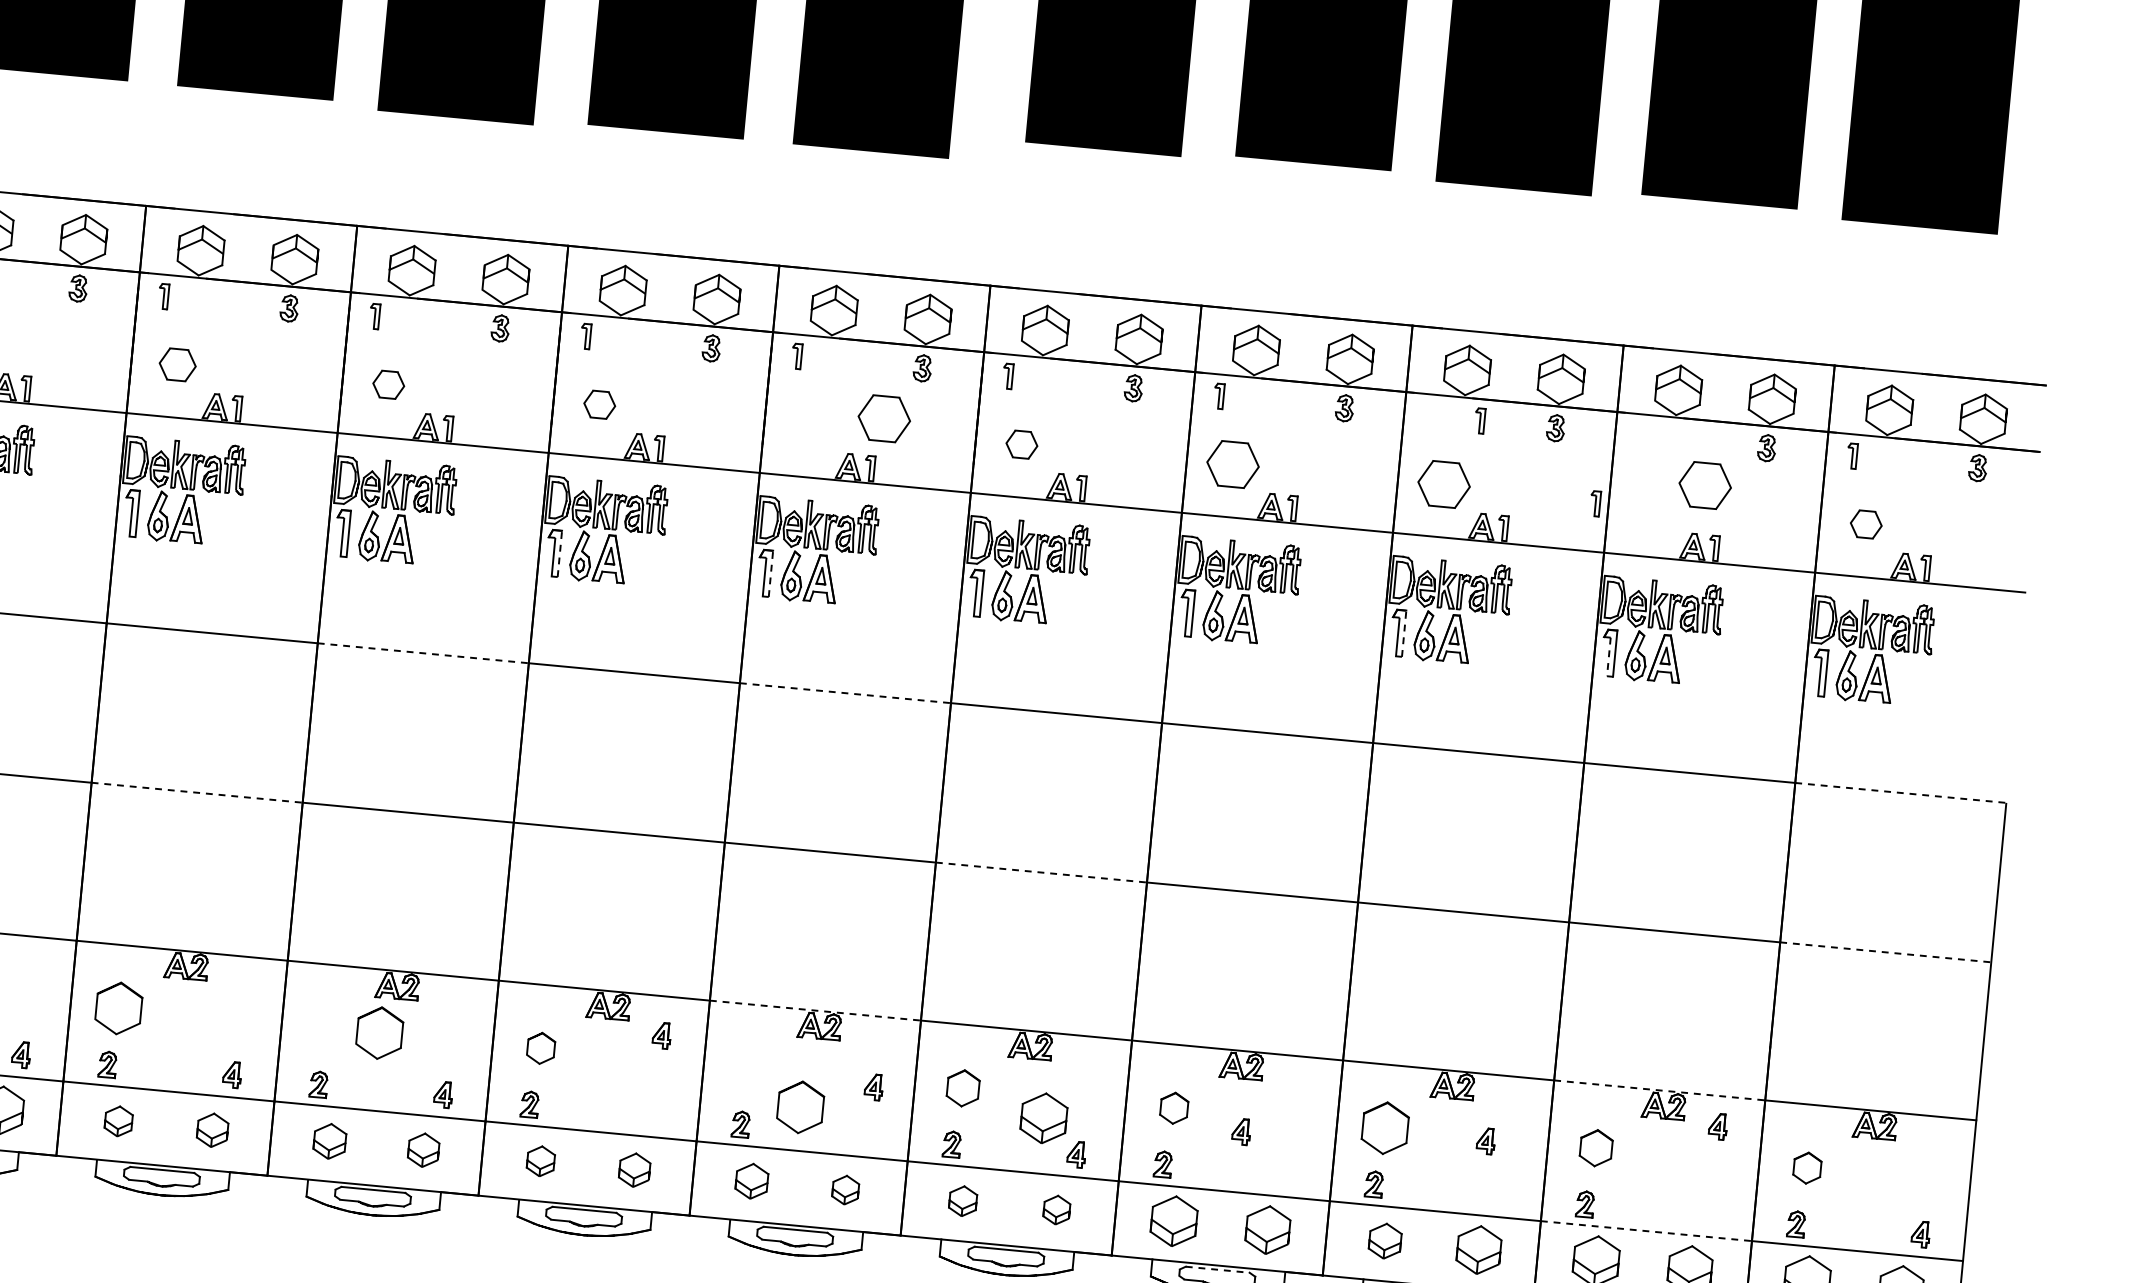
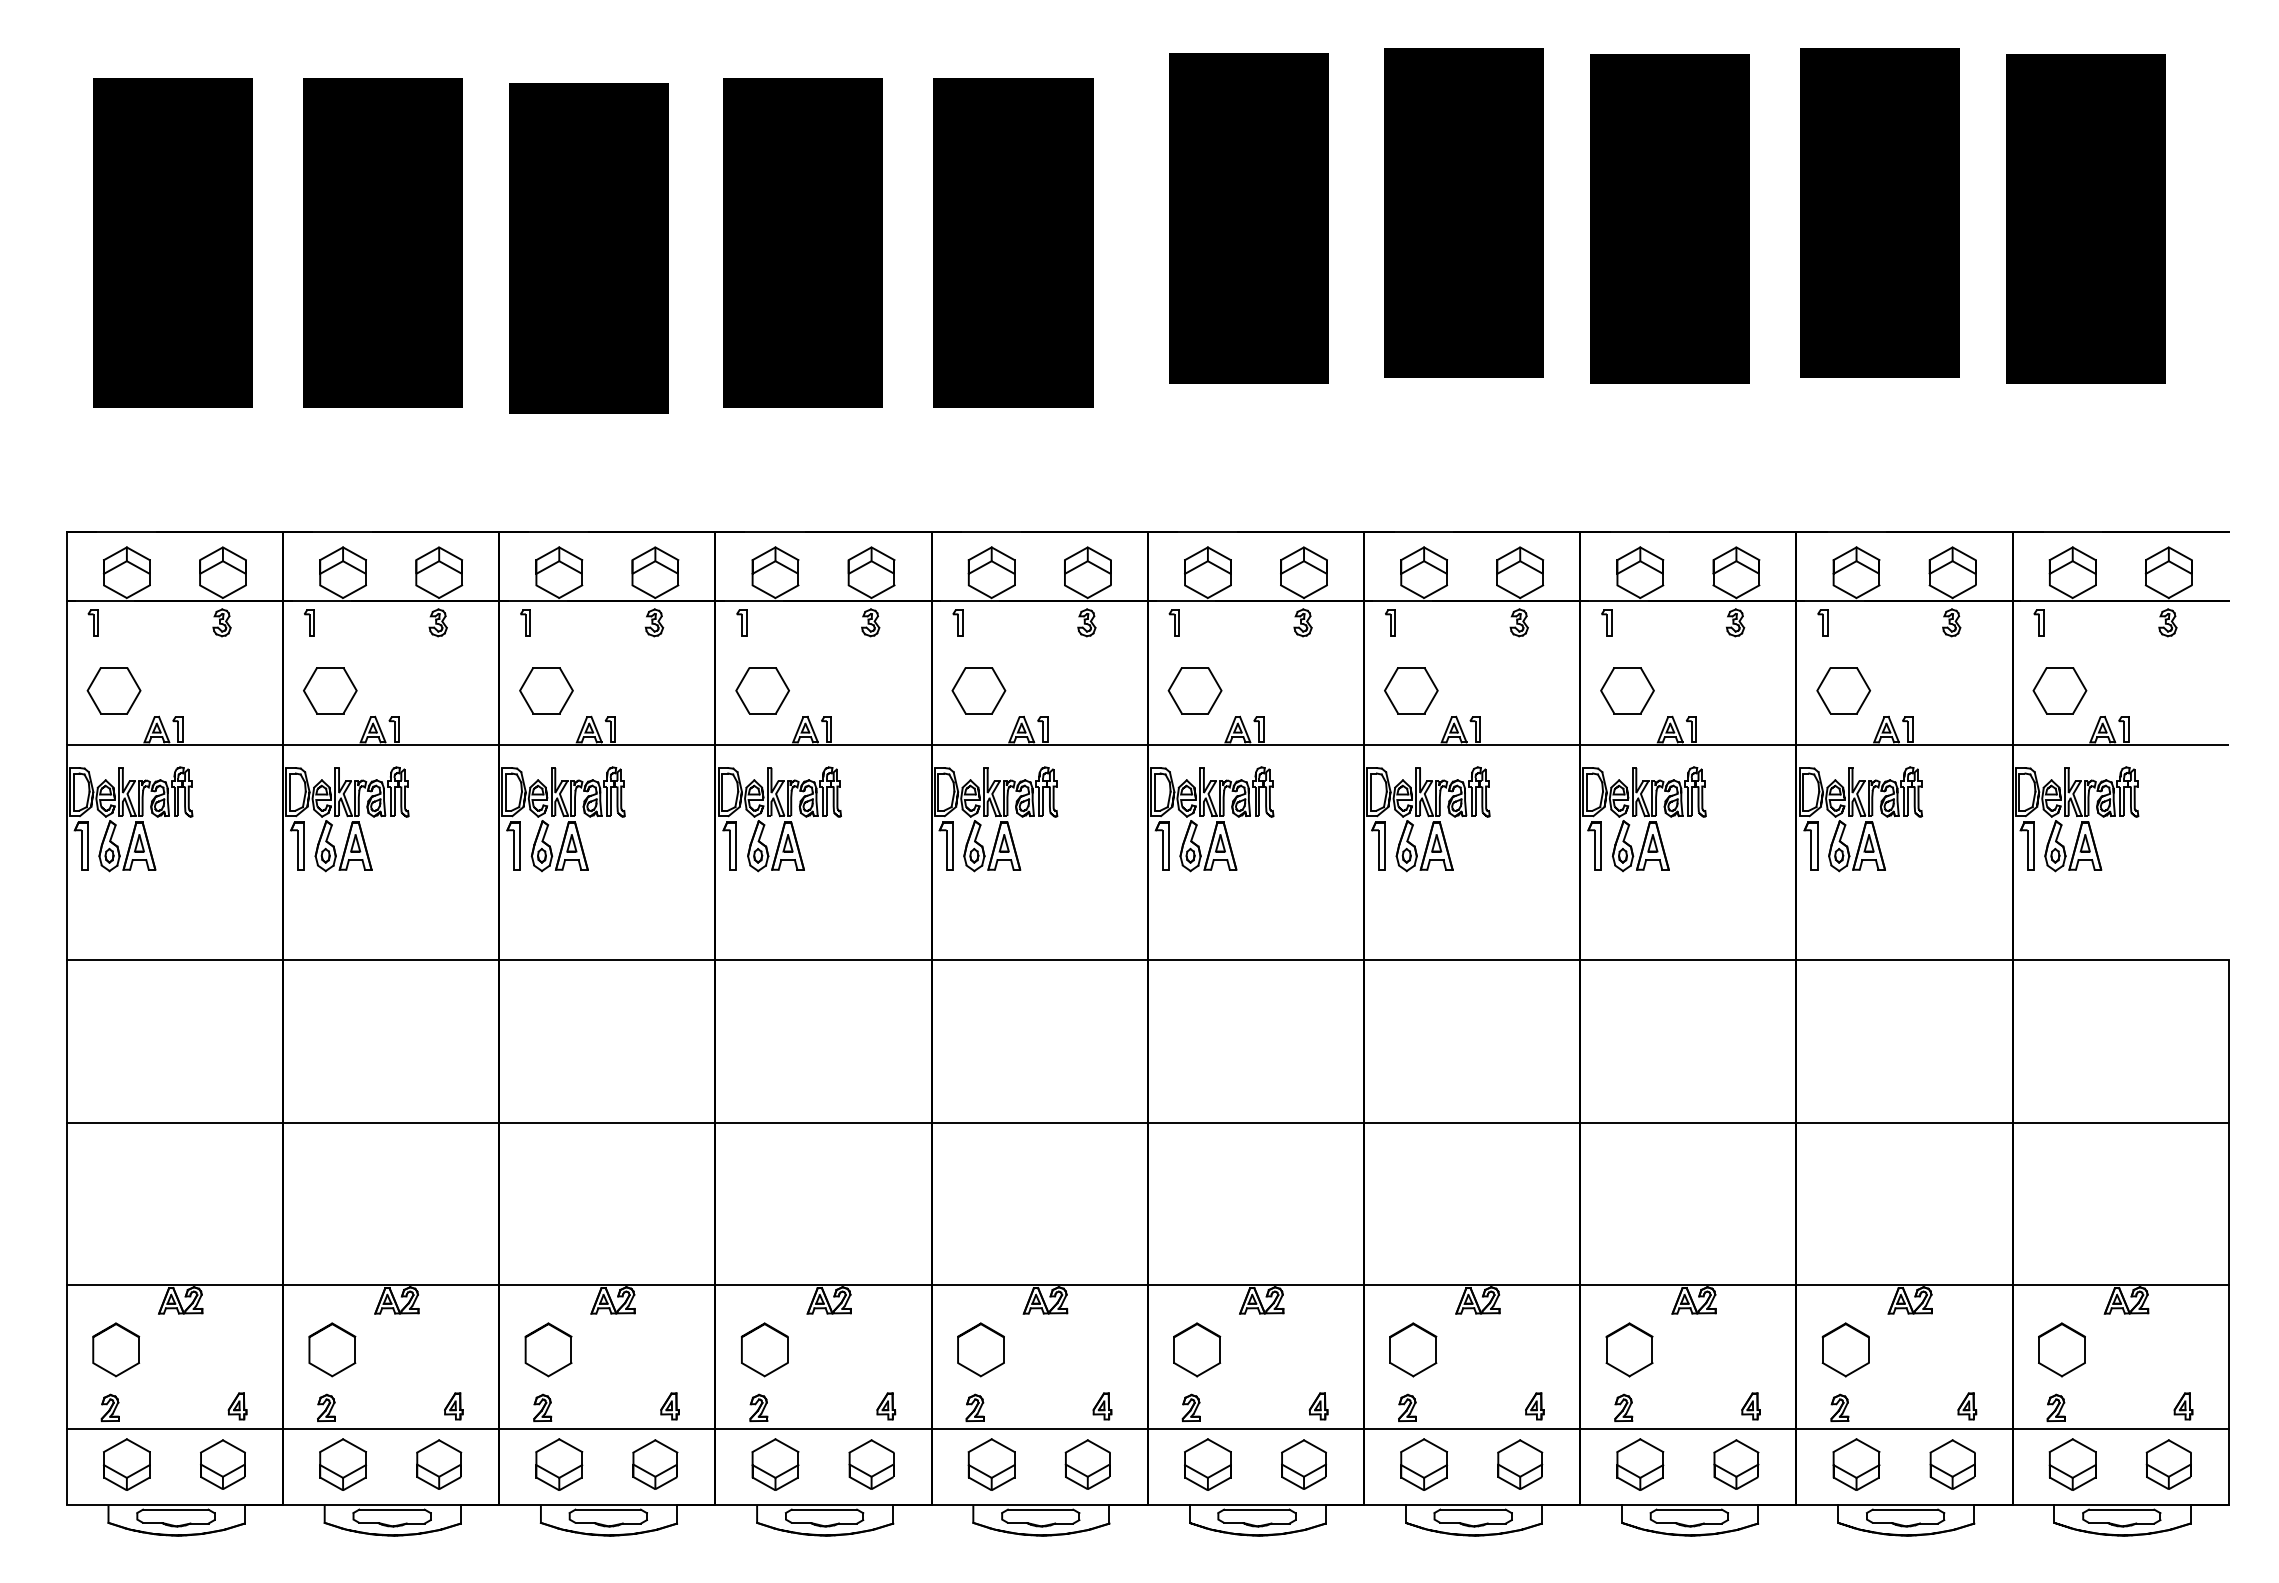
part: (177, 364) -> (330, 690), size x1.43
part: (388, 384) -> (546, 690), size x1.67
part: (599, 404) -> (762, 690), size x1.67
part: (883, 418) -> (978, 690), moved
part: (1479, 420) -> (1606, 622), moved
part: (1021, 444) -> (1194, 690), size x1.67
part: (1705, 485) -> (1843, 690), moved
part: (1594, 503) -> (1822, 622), moved
part: (1865, 524) -> (2059, 690), size x1.67
line: (559, 554) -> (736, 846), dashed -> solid
line: (770, 574) -> (952, 846), dashed -> solid
line: (1404, 634) -> (1601, 846), dashed -> solid
line: (423, 653) -> (607, 960), dashed -> solid
line: (1608, 660) -> (1811, 853), dashed -> solid
line: (846, 693) -> (1040, 960), dashed -> solid
line: (197, 792) -> (391, 1123), dashed -> solid
line: (1901, 793) -> (2121, 960), dashed -> solid
line: (1041, 872) -> (1256, 1123), dashed -> solid
line: (1886, 952) -> (2121, 1123), dashed -> solid
line: (816, 1010) -> (1040, 1285), dashed -> solid
part: (379, 1032) -> (548, 1349), moved
part: (662, 1035) -> (886, 1406), moved
part: (540, 1047) -> (764, 1349), size x1.67
part: (873, 1087) -> (1102, 1406), moved
part: (963, 1087) -> (1197, 1349), size x1.43
line: (1660, 1090) -> (1905, 1285), dashed -> solid
part: (800, 1106) -> (980, 1349), moved
part: (1174, 1107) -> (1413, 1349), size x1.67
part: (1043, 1118) -> (1281, 1372), removed
part: (118, 1121) -> (342, 1464), size x1.67
part: (1718, 1126) -> (1967, 1406), moved
part: (212, 1130) -> (439, 1464), size x1.43
part: (1241, 1131) -> (1534, 1406), moved
part: (330, 1141) -> (559, 1464), size x1.43
part: (1485, 1141) -> (1750, 1406), moved
part: (1596, 1147) -> (1845, 1349), size x1.43
part: (423, 1150) -> (655, 1464), size x1.43
part: (540, 1161) -> (775, 1464), size x1.67
part: (1806, 1167) -> (2061, 1349), size x1.67
part: (634, 1170) -> (871, 1464), size x1.43
part: (751, 1181) -> (991, 1464), size x1.43
part: (845, 1190) -> (1087, 1464), size x1.67
part: (962, 1201) -> (1207, 1464), size x1.67
part: (1056, 1209) -> (1303, 1464), size x1.67
line: (1647, 1231) -> (1905, 1429), dashed -> solid
part: (1385, 1241) -> (1640, 1464), size x1.43
line: (1218, 1269) -> (1473, 1509), dashed -> solid

